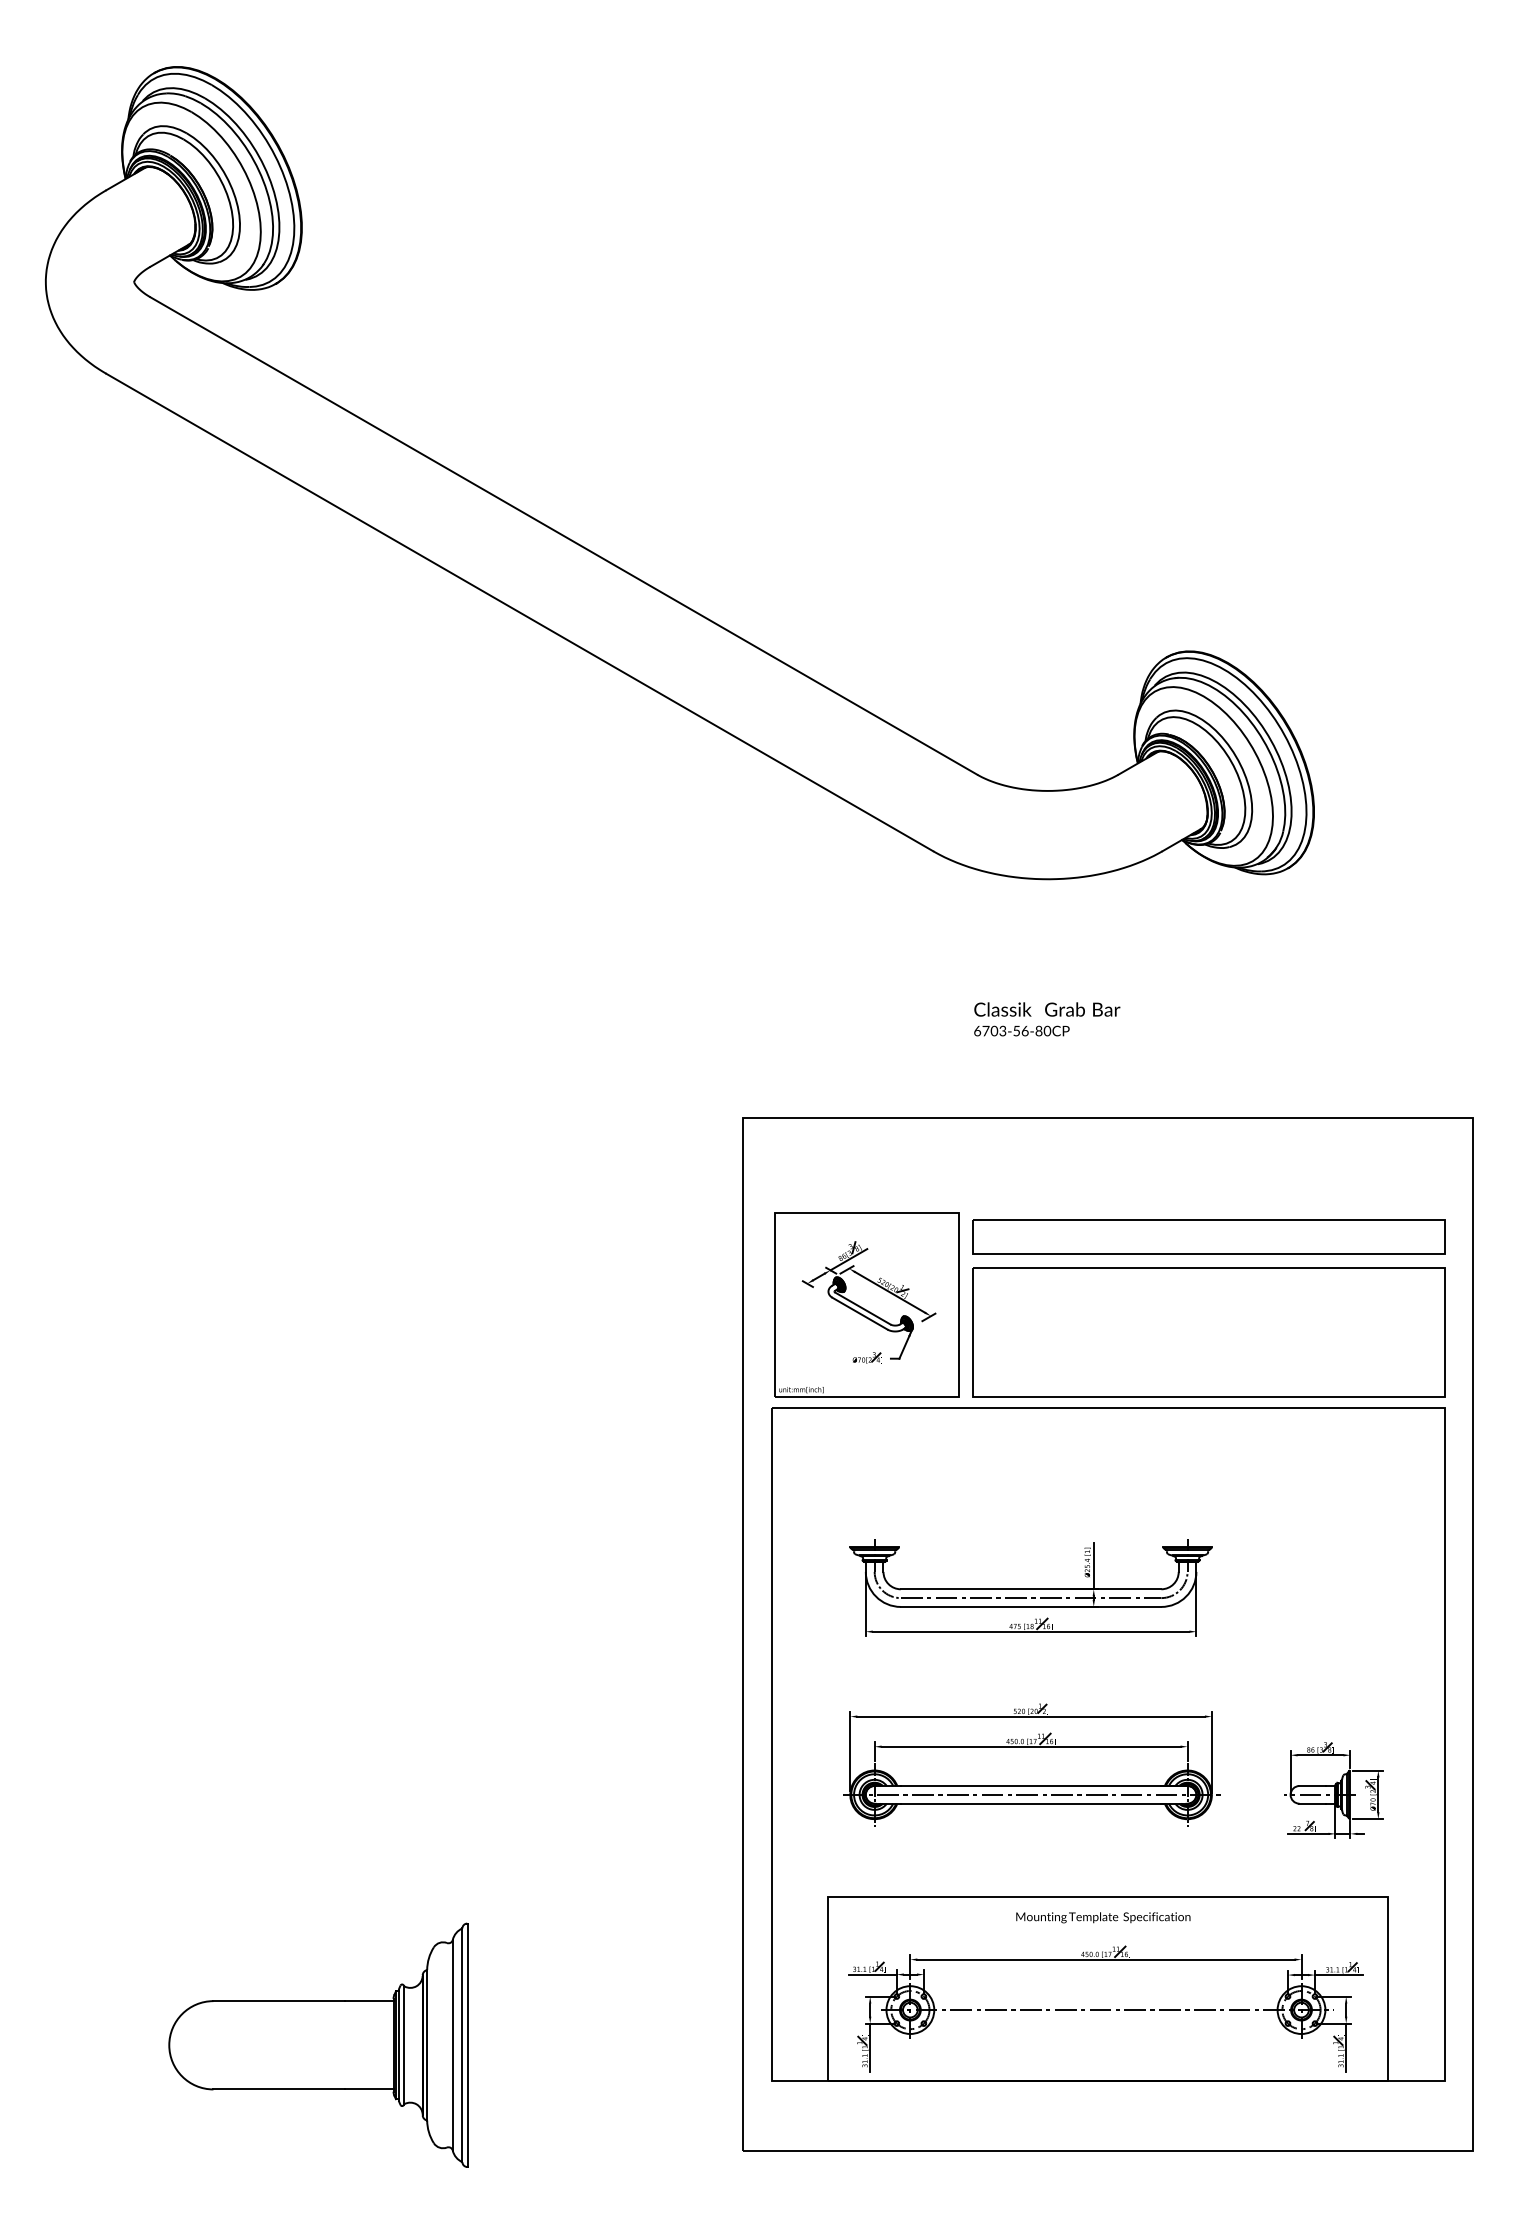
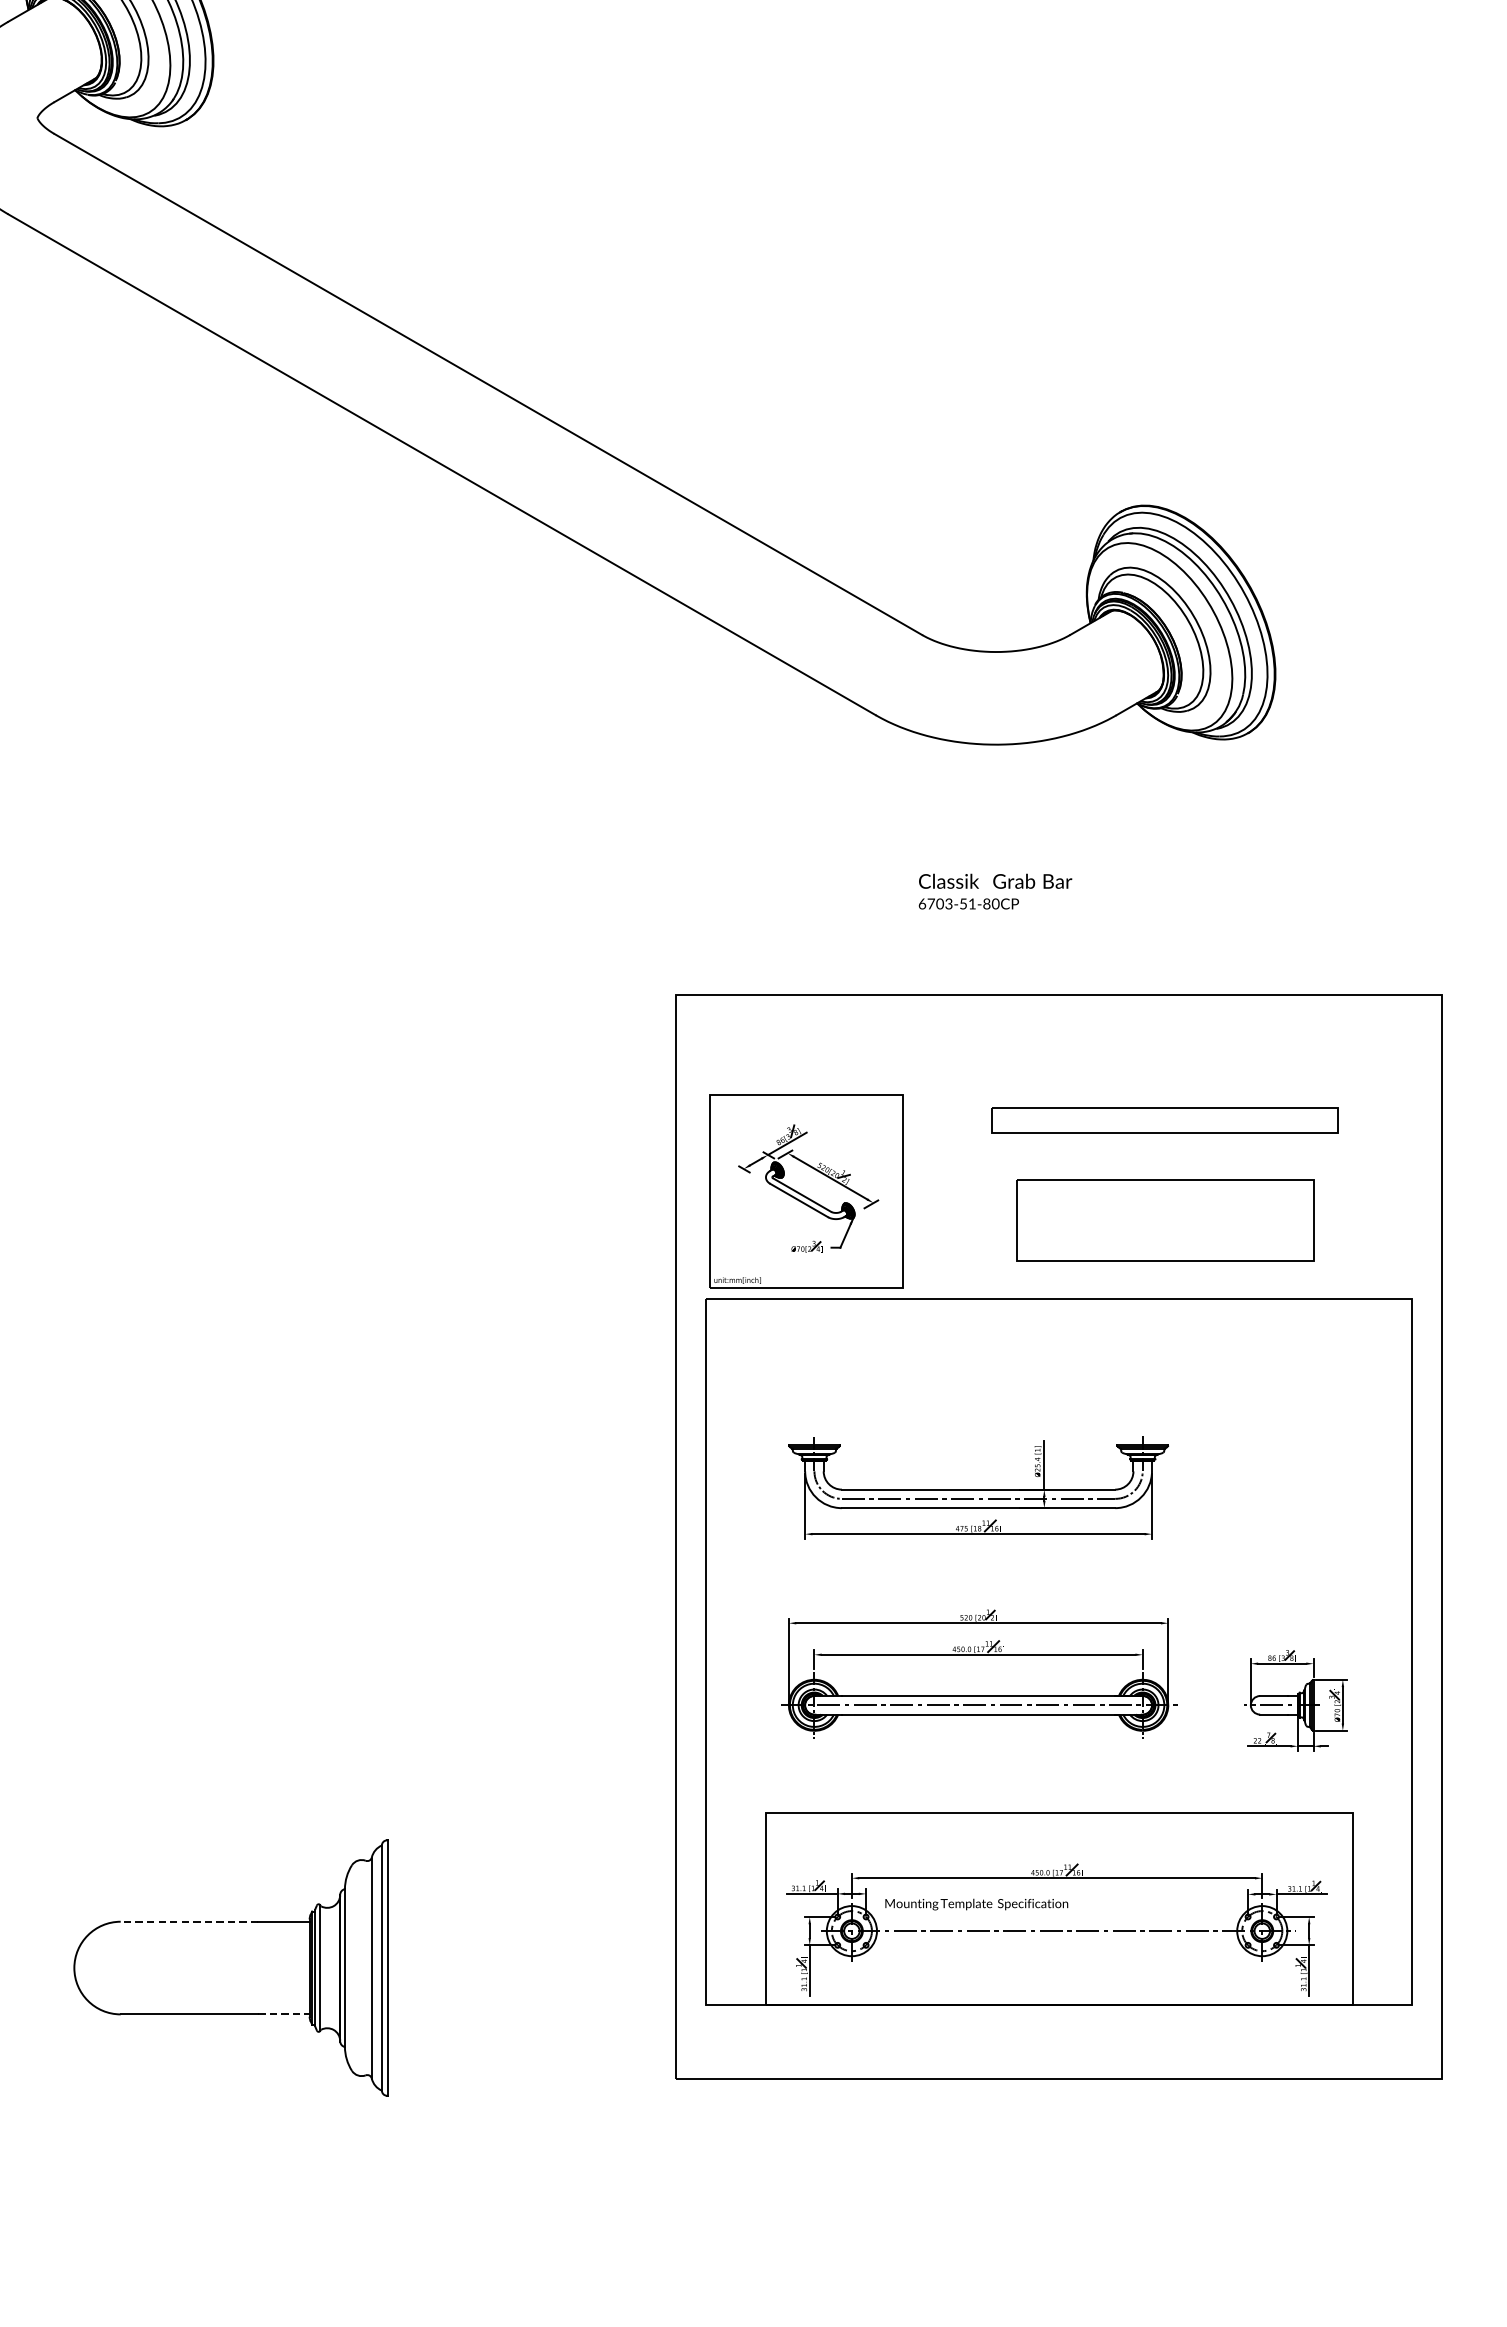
text: (1024, 1030) -> (971, 903), 6703-56-80CP -> 6703-51-80CP
part: (1208, 1236) -> (1164, 1119), size x0.7
part: (1208, 1332) -> (1164, 1220), size x0.6
text: (1103, 1917) -> (976, 1904), moved
line: (278, 2001) -> (188, 1922), solid -> dashed
line: (369, 2089) -> (284, 2014), solid -> dashed

